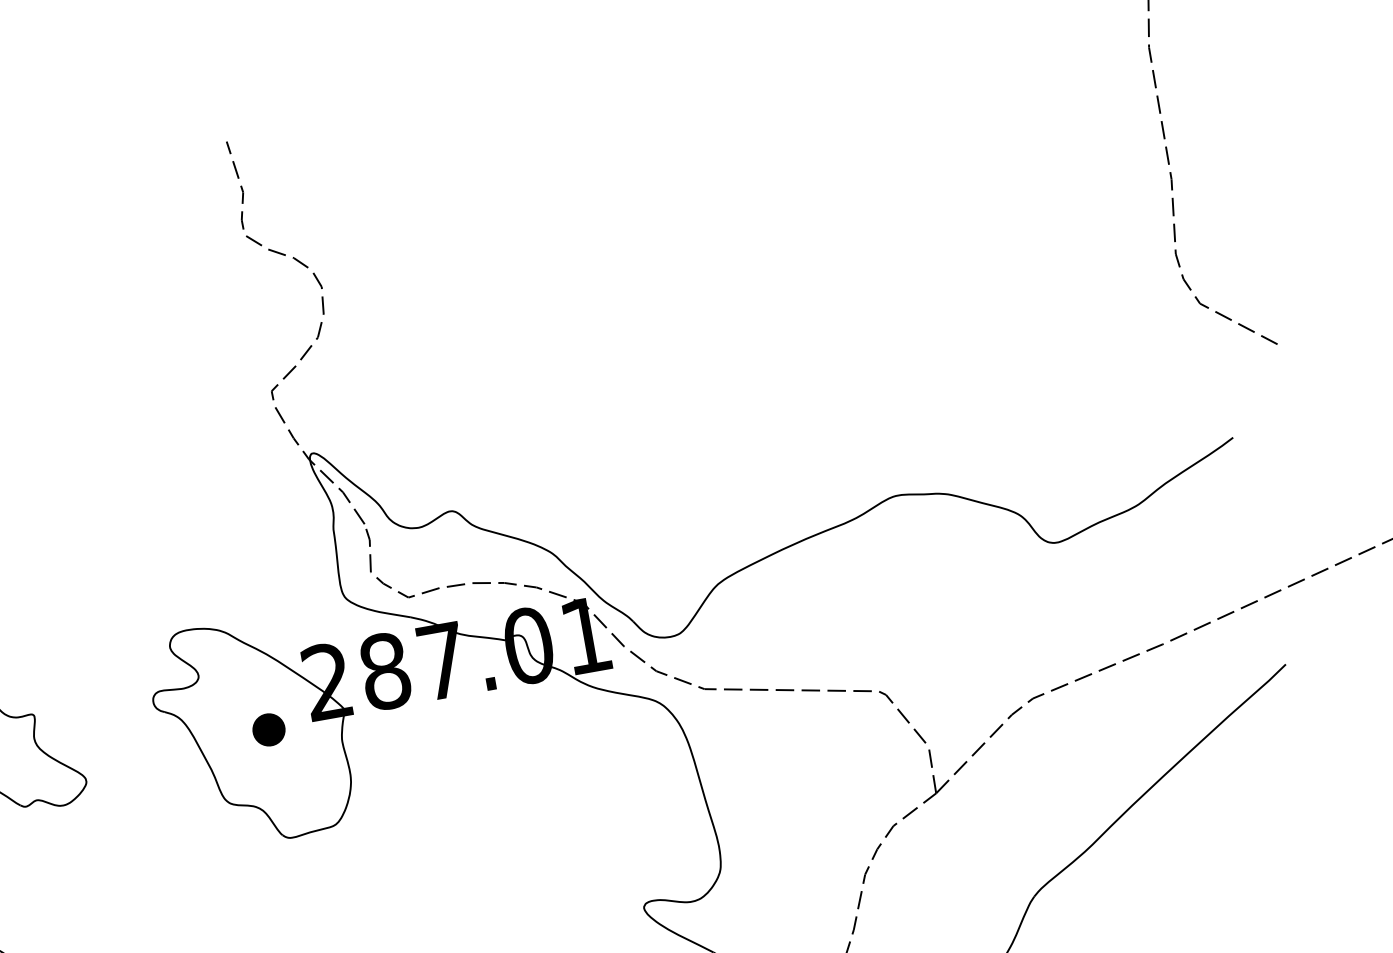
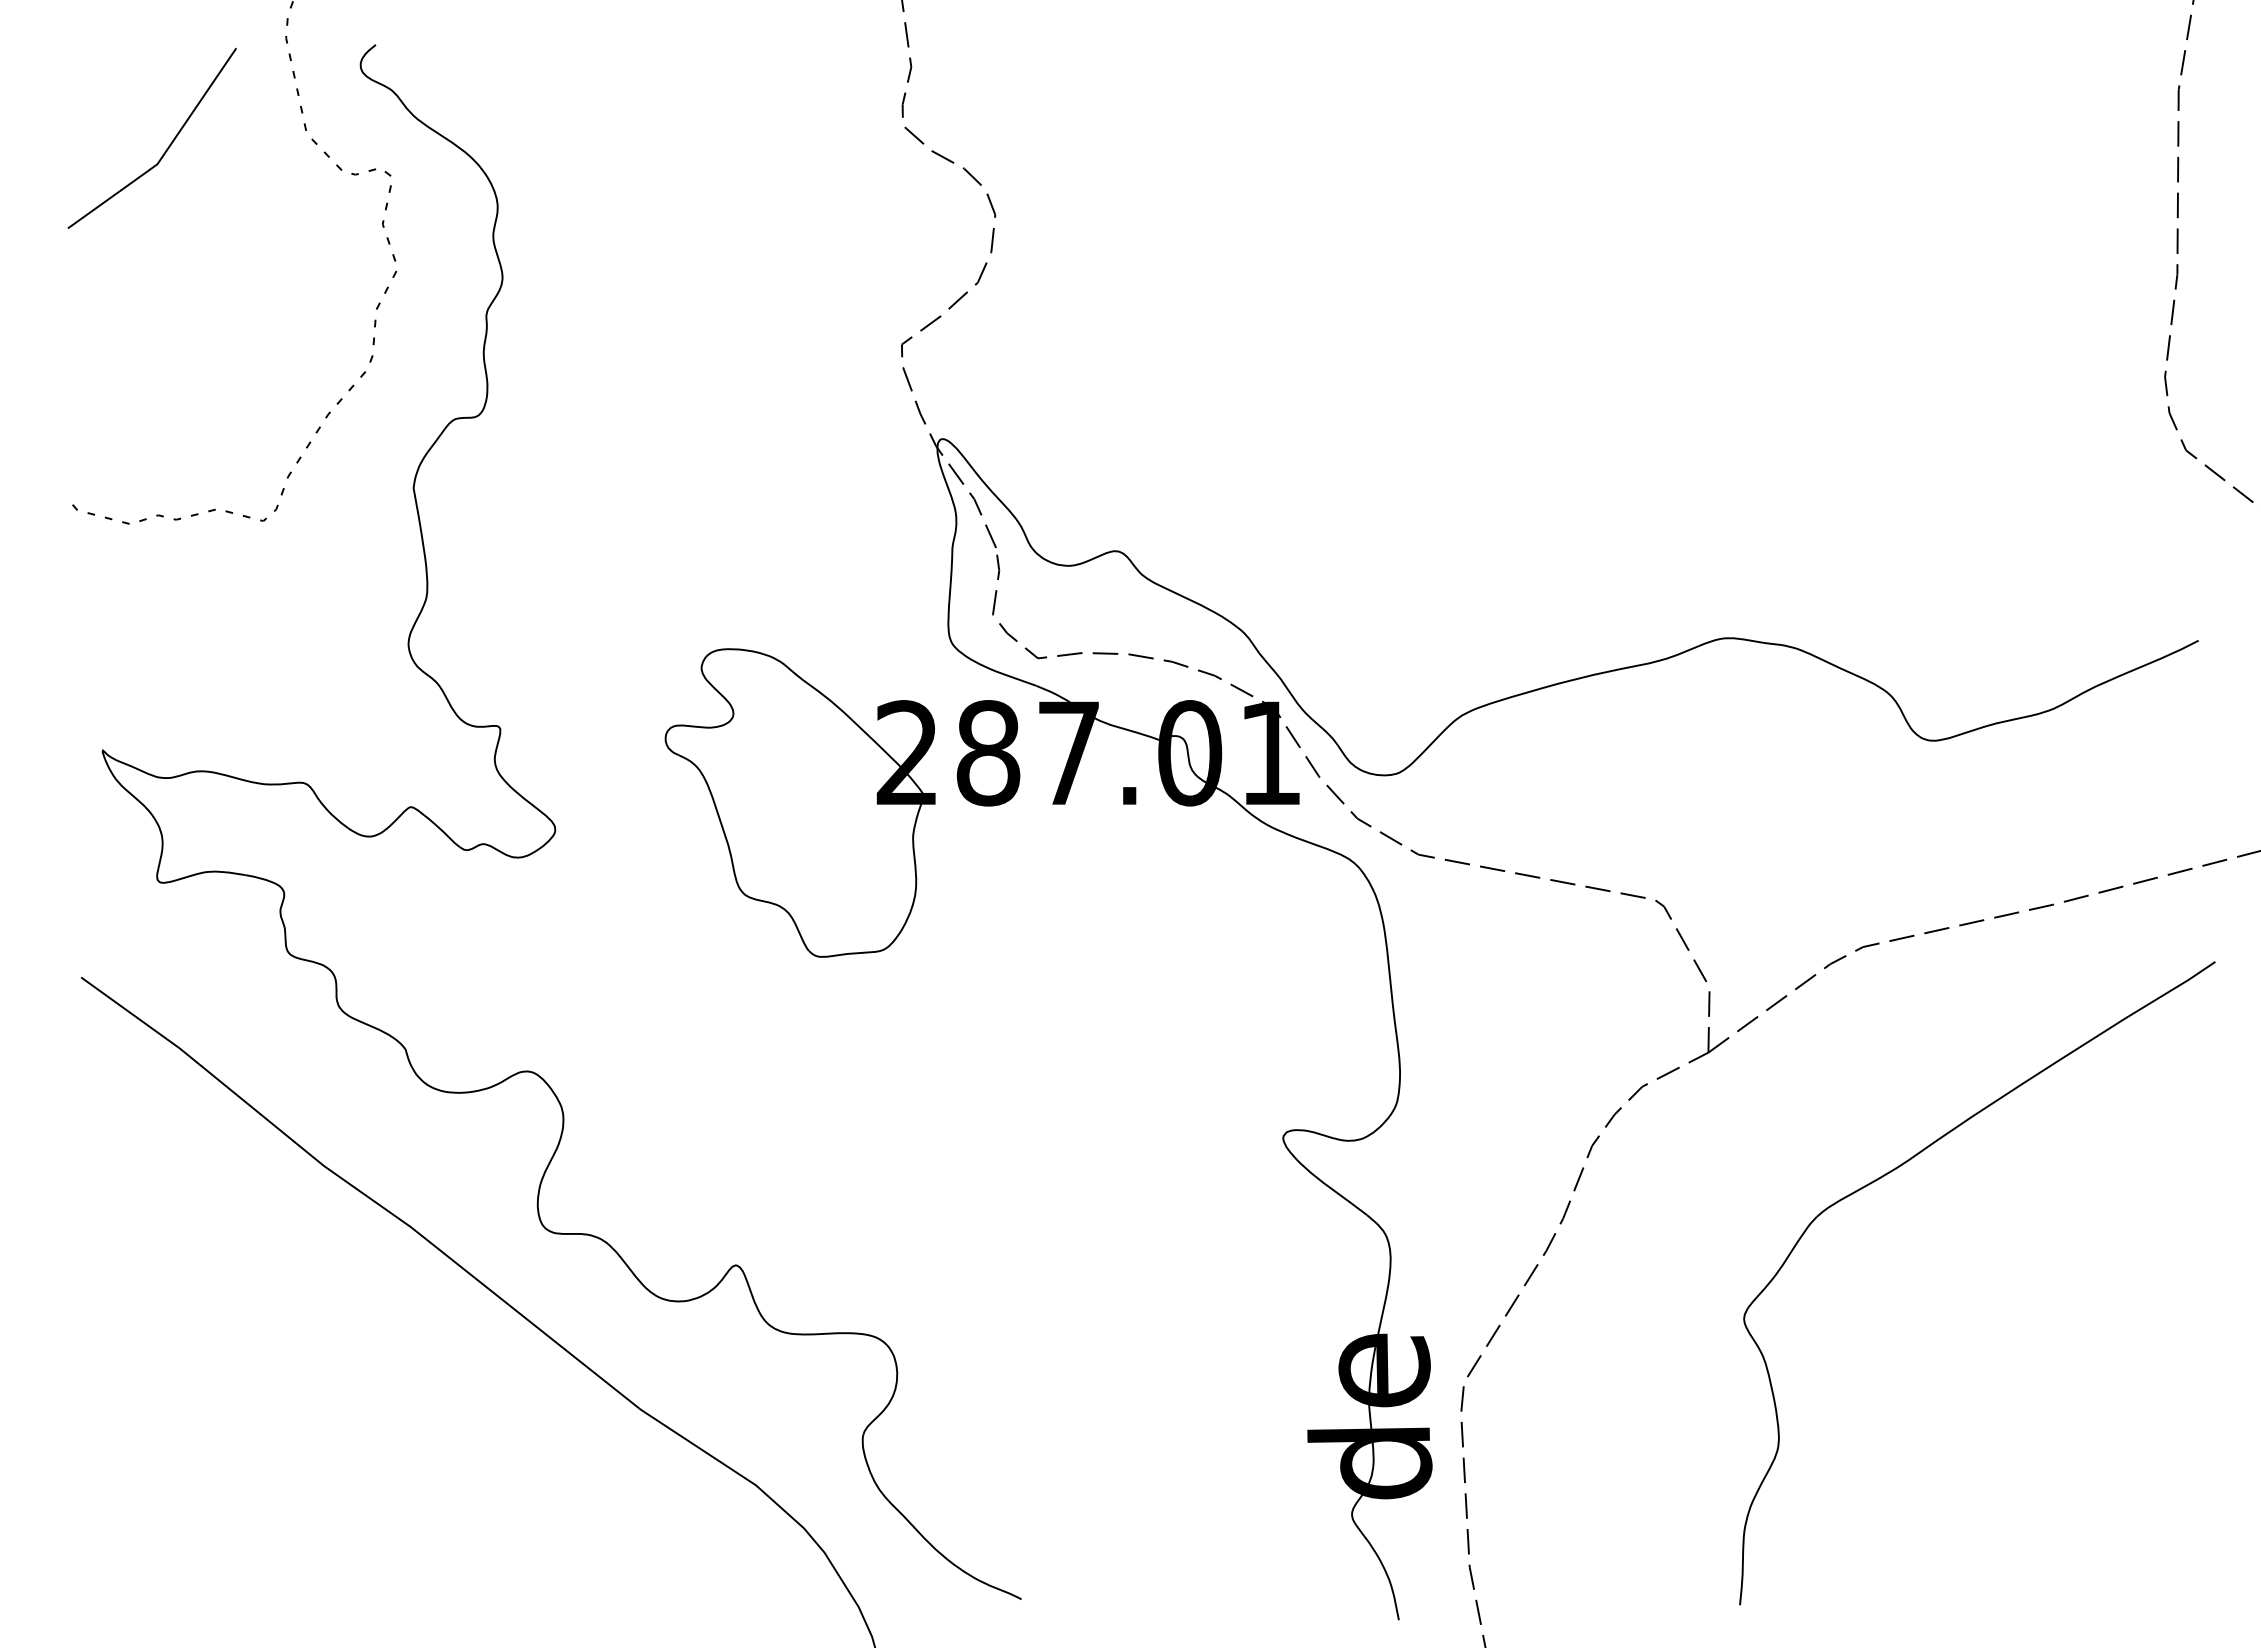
part: (268, 729) -> (815, 804), removed

